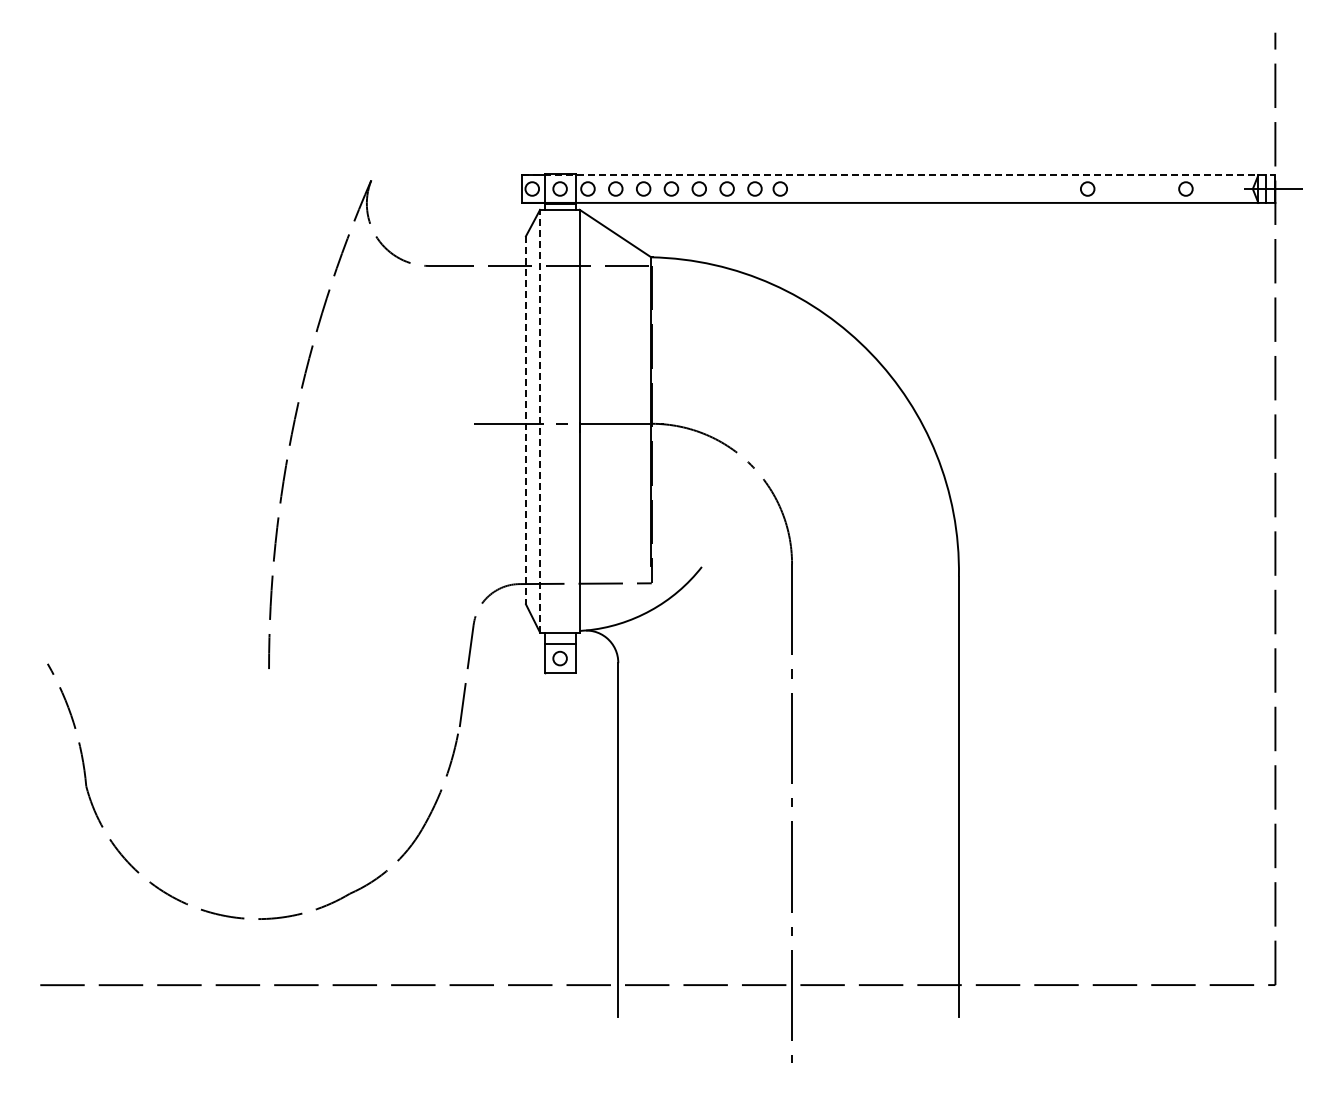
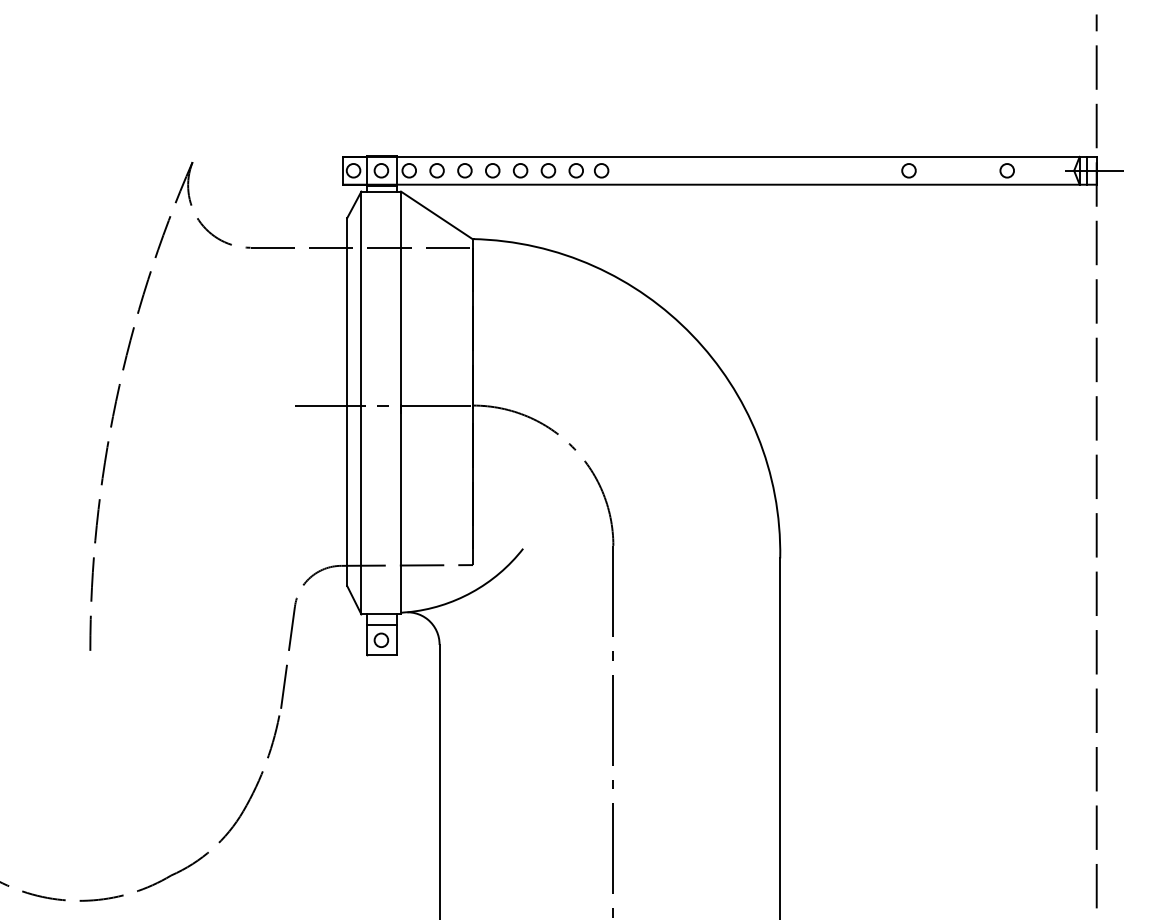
line: (898, 175) -> (719, 157), dashed -> solid
line: (525, 420) -> (346, 402), dashed -> solid
line: (540, 420) -> (361, 402), dashed -> solid

